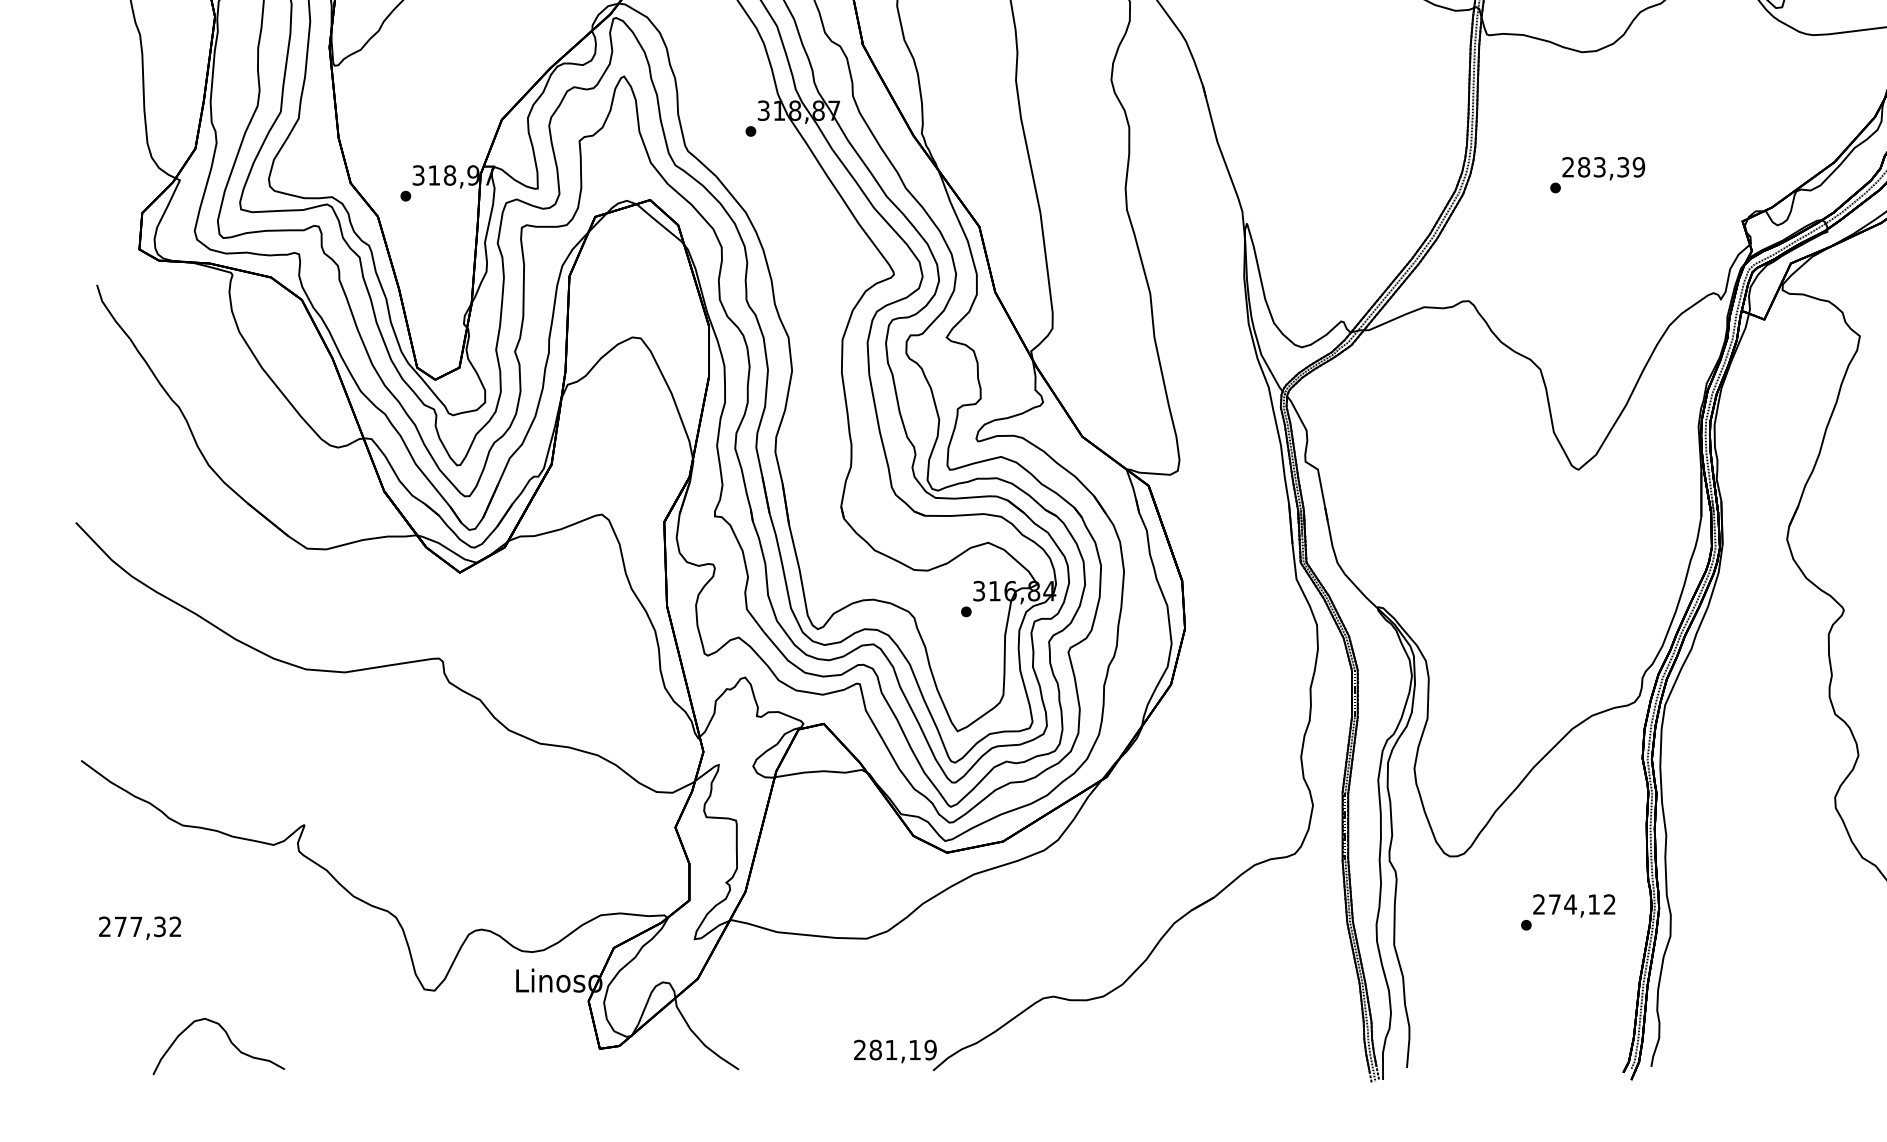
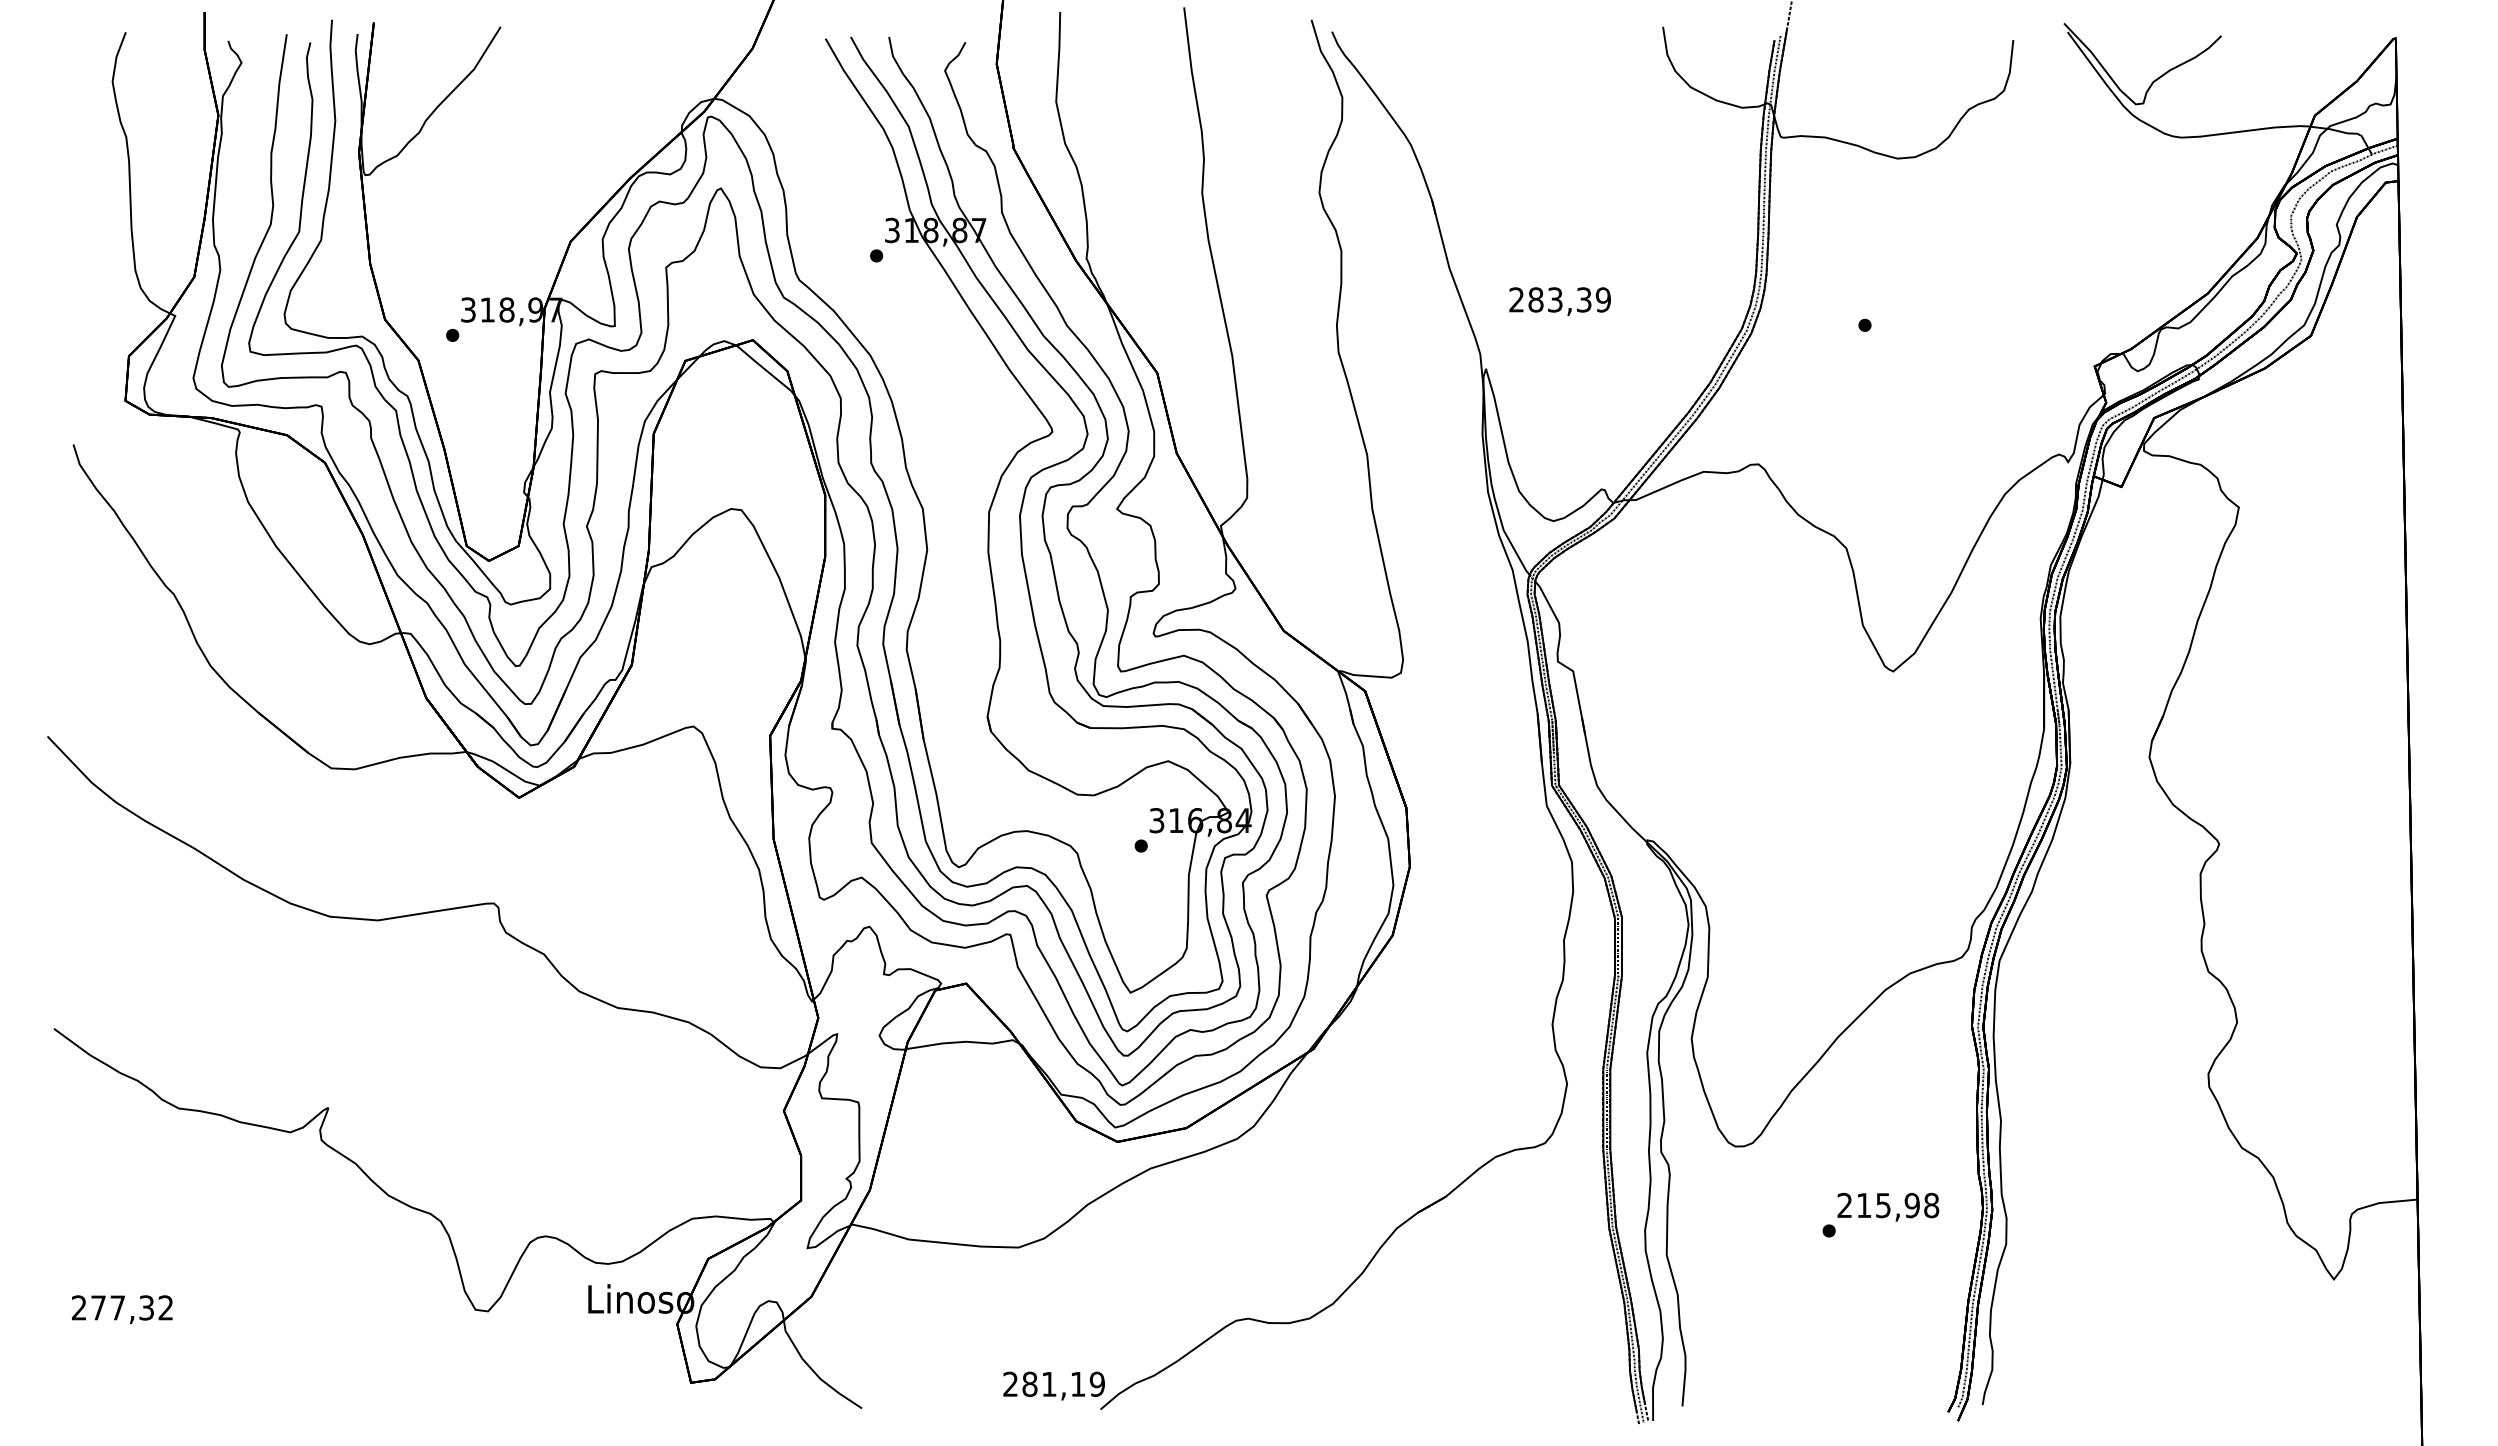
text: (1603, 168) -> (1559, 301), moved
text: (1582, 904) -> (1898, 1205), 274,12 -> 215,98
text: (140, 928) -> (122, 1309), moved
part: (229, 1041) -> (236, 1373), removed

